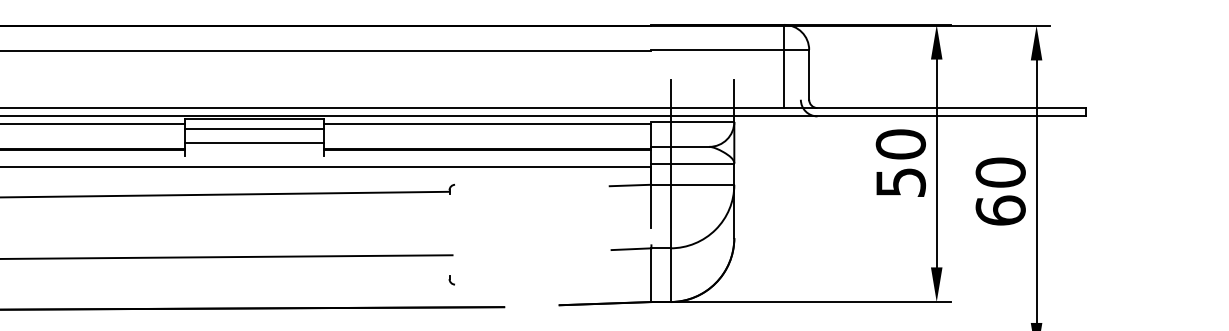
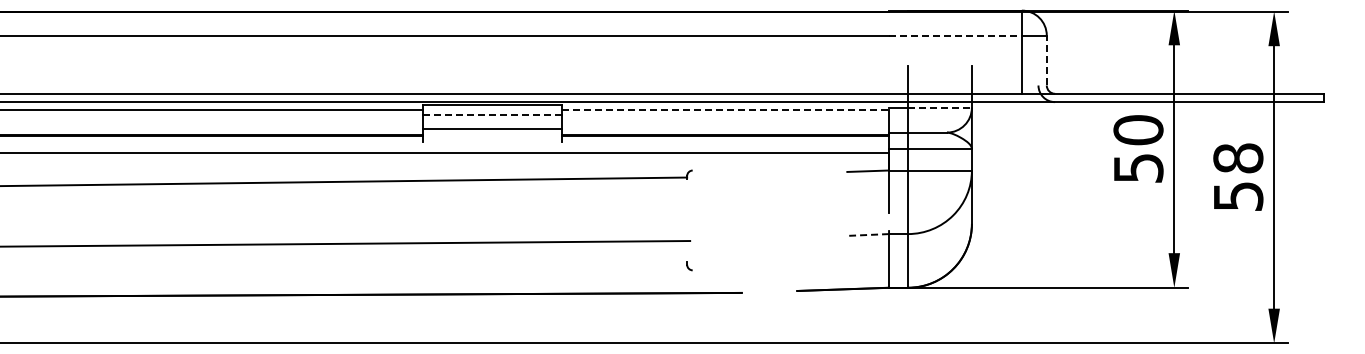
line: (717, 49) -> (955, 35), solid -> dashed
line: (808, 74) -> (1046, 60), solid -> dashed
line: (702, 121) -> (940, 107), solid -> dashed
line: (487, 123) -> (725, 109), solid -> dashed
line: (254, 129) -> (492, 115), solid -> dashed
text: (1000, 191) -> (1238, 177), 60 -> 58
line: (631, 248) -> (869, 234), solid -> dashed

